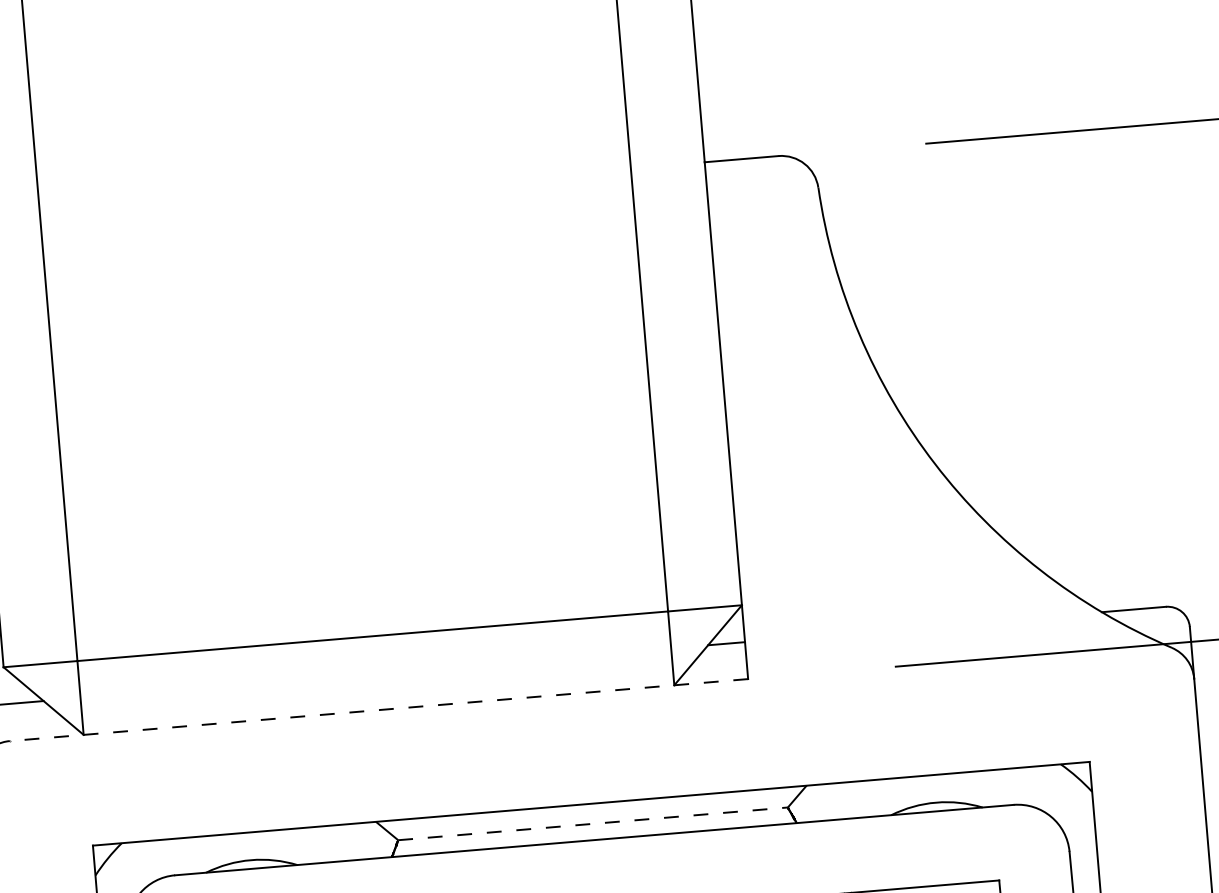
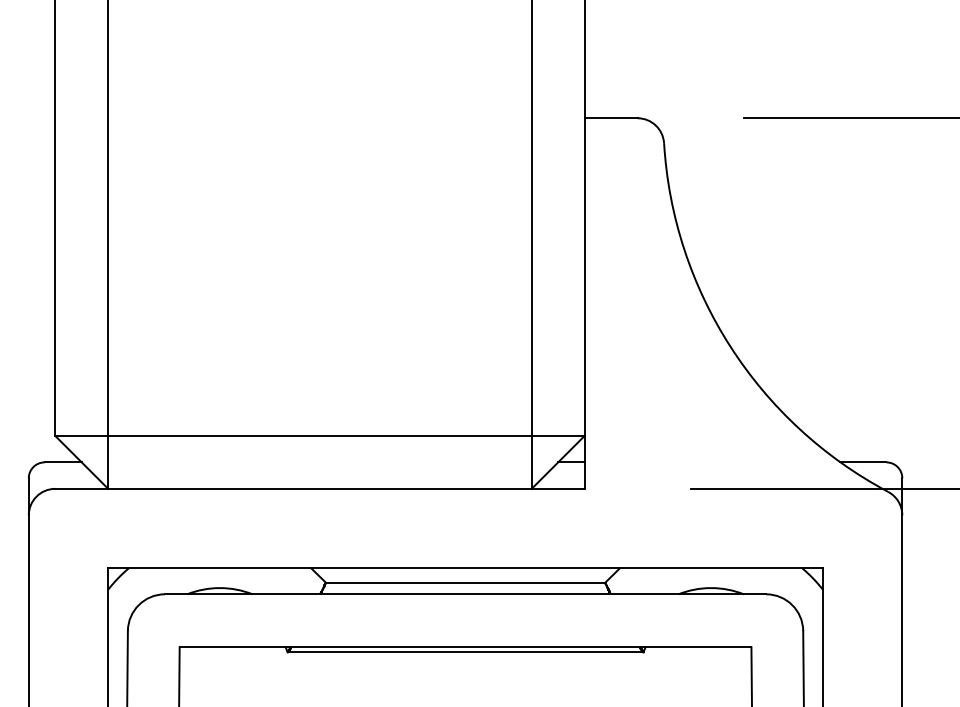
line: (378, 709) -> (319, 488), dashed -> solid
line: (592, 823) -> (465, 582), dashed -> solid

